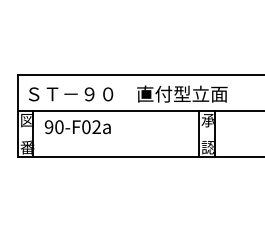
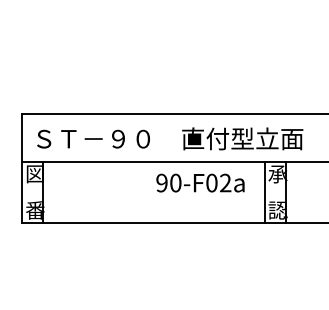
text: (77, 127) -> (200, 183), moved

